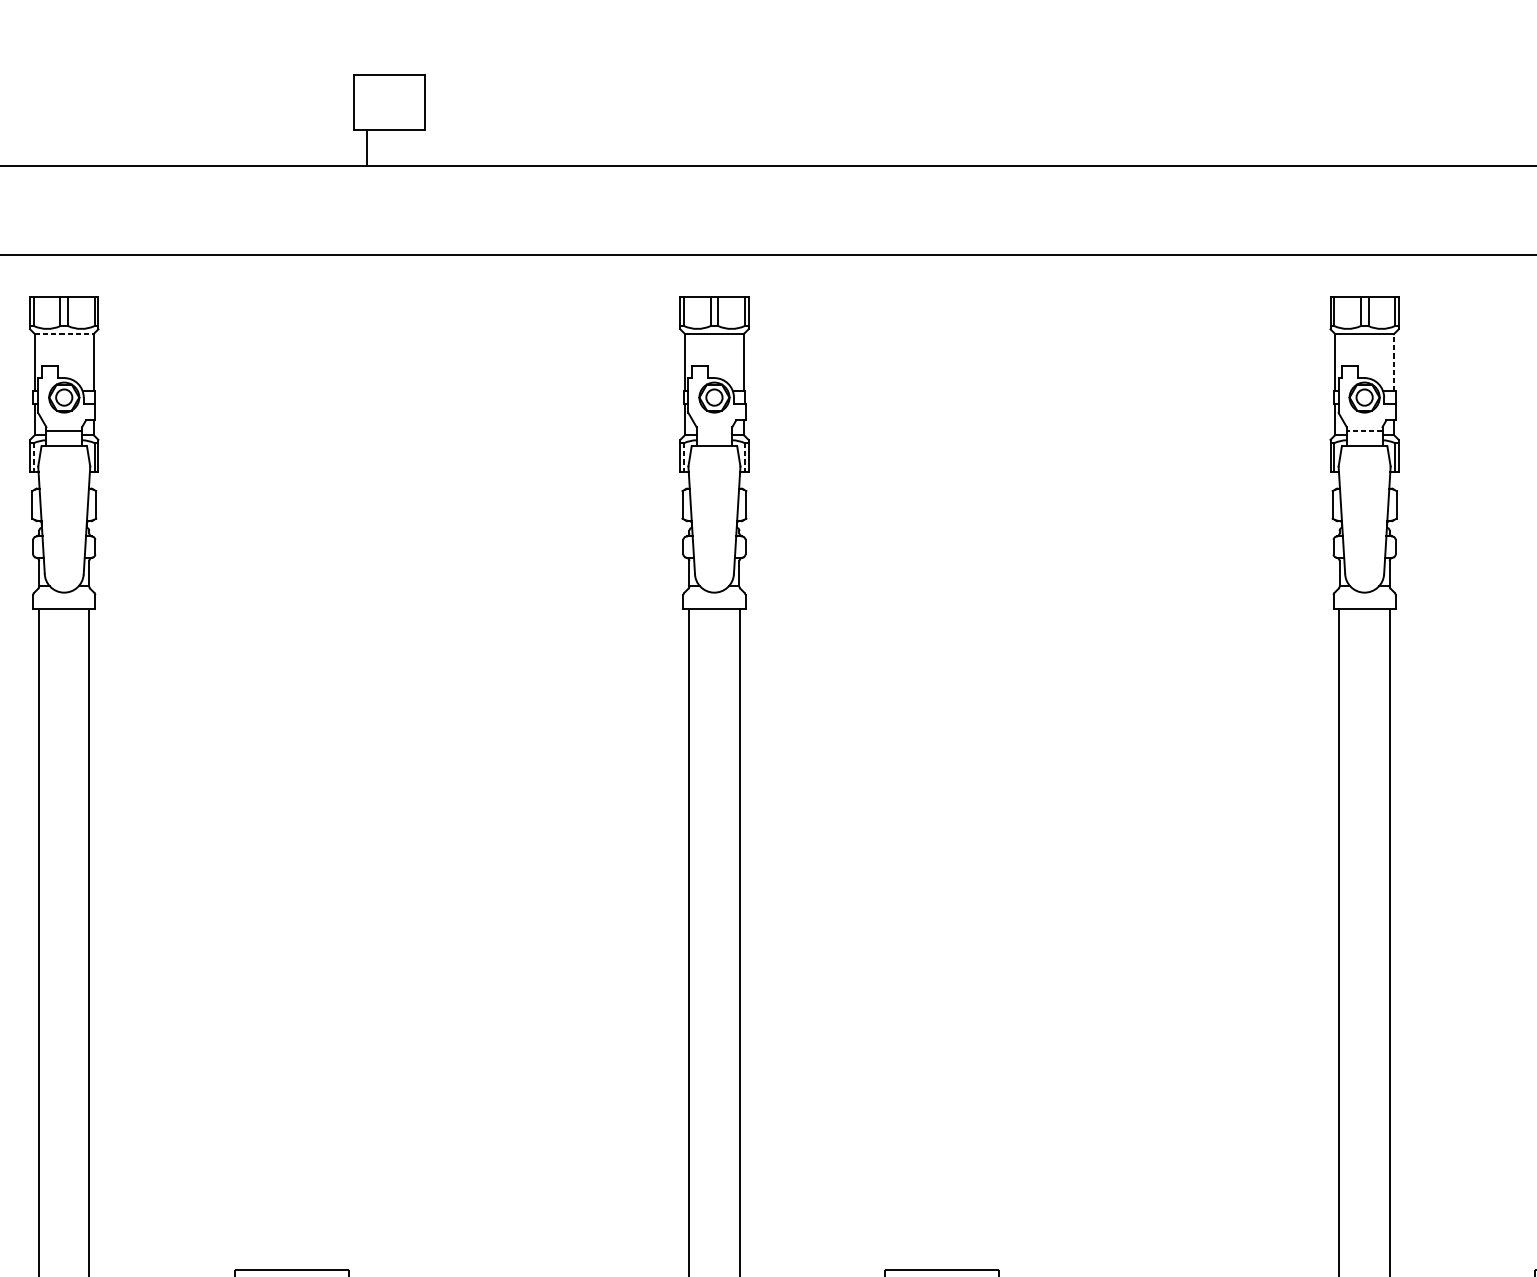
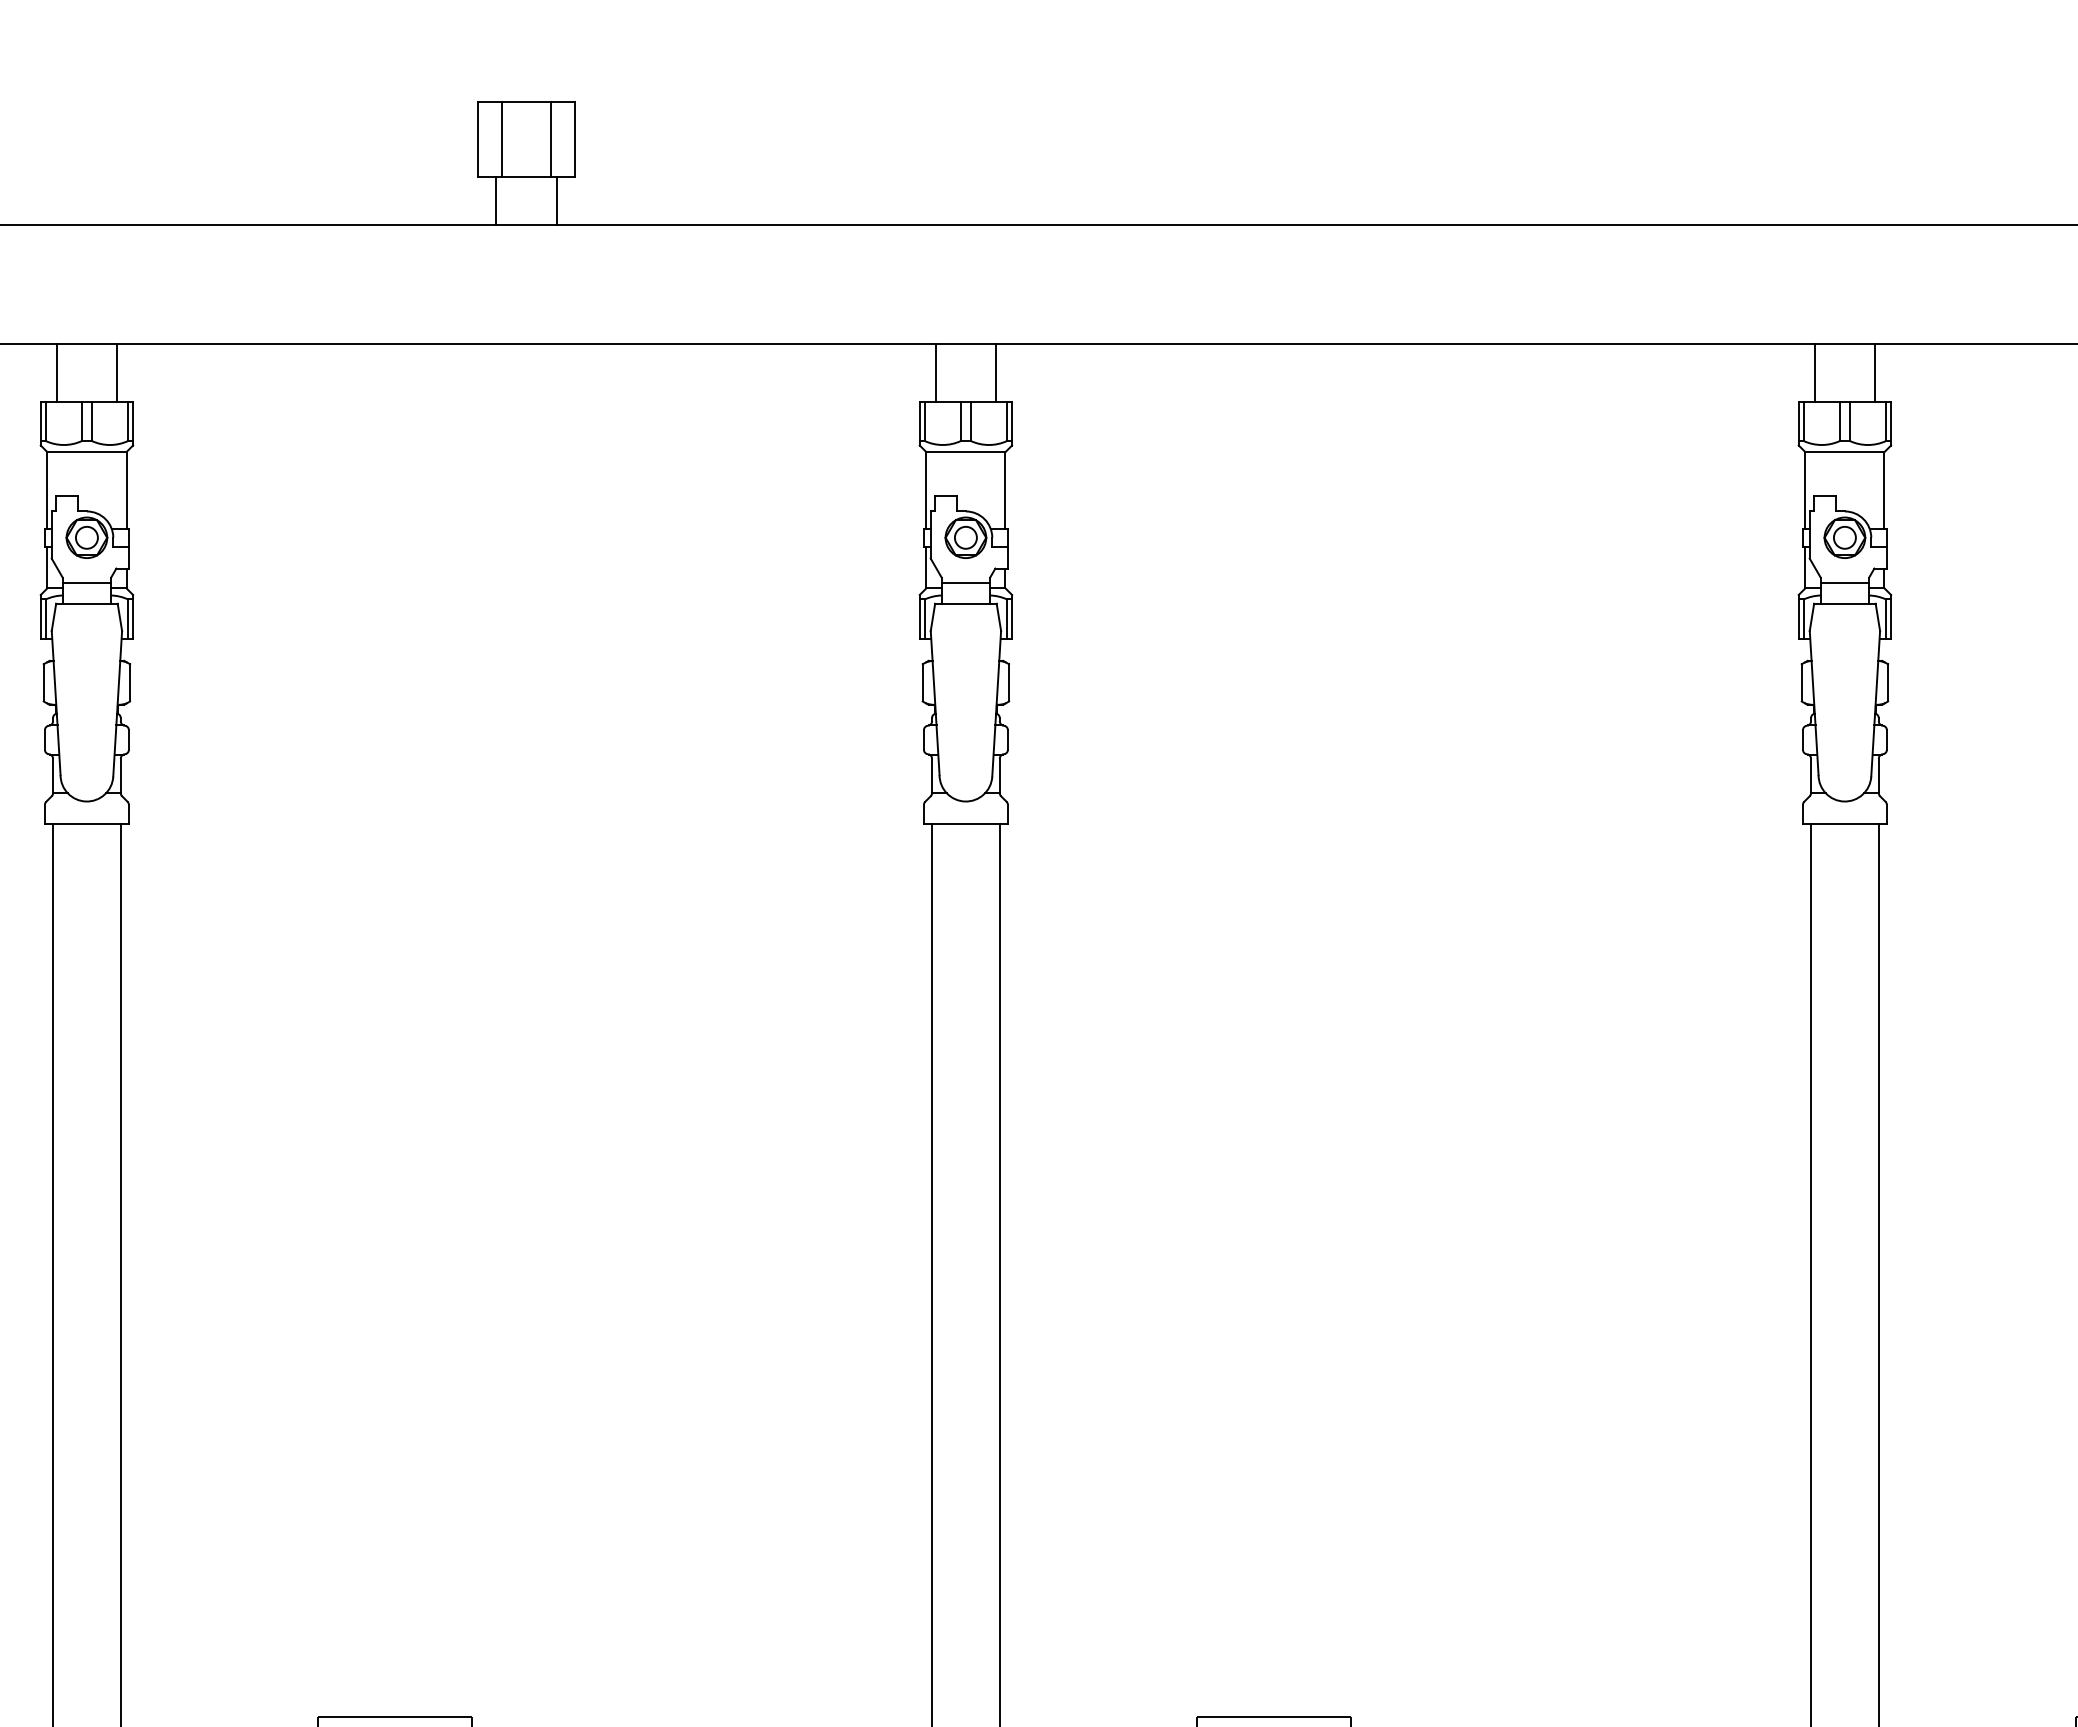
line: (371, 102) -> (502, 138), added
line: (407, 102) -> (550, 138), added
line: (411, 148) -> (556, 200), added
line: (41, 275) -> (56, 372), added
line: (86, 275) -> (117, 372), added
line: (691, 275) -> (935, 372), added
line: (737, 275) -> (996, 372), added
line: (1342, 275) -> (1814, 372), added
line: (1387, 275) -> (1875, 372), added
line: (63, 334) -> (86, 452), dashed -> solid
line: (1393, 362) -> (1884, 490), dashed -> solid
line: (714, 430) -> (965, 582), added
line: (1364, 430) -> (1844, 582), dashed -> solid
line: (34, 458) -> (46, 619), dashed -> solid
line: (684, 458) -> (925, 619), dashed -> solid
line: (744, 458) -> (1006, 619), dashed -> solid

